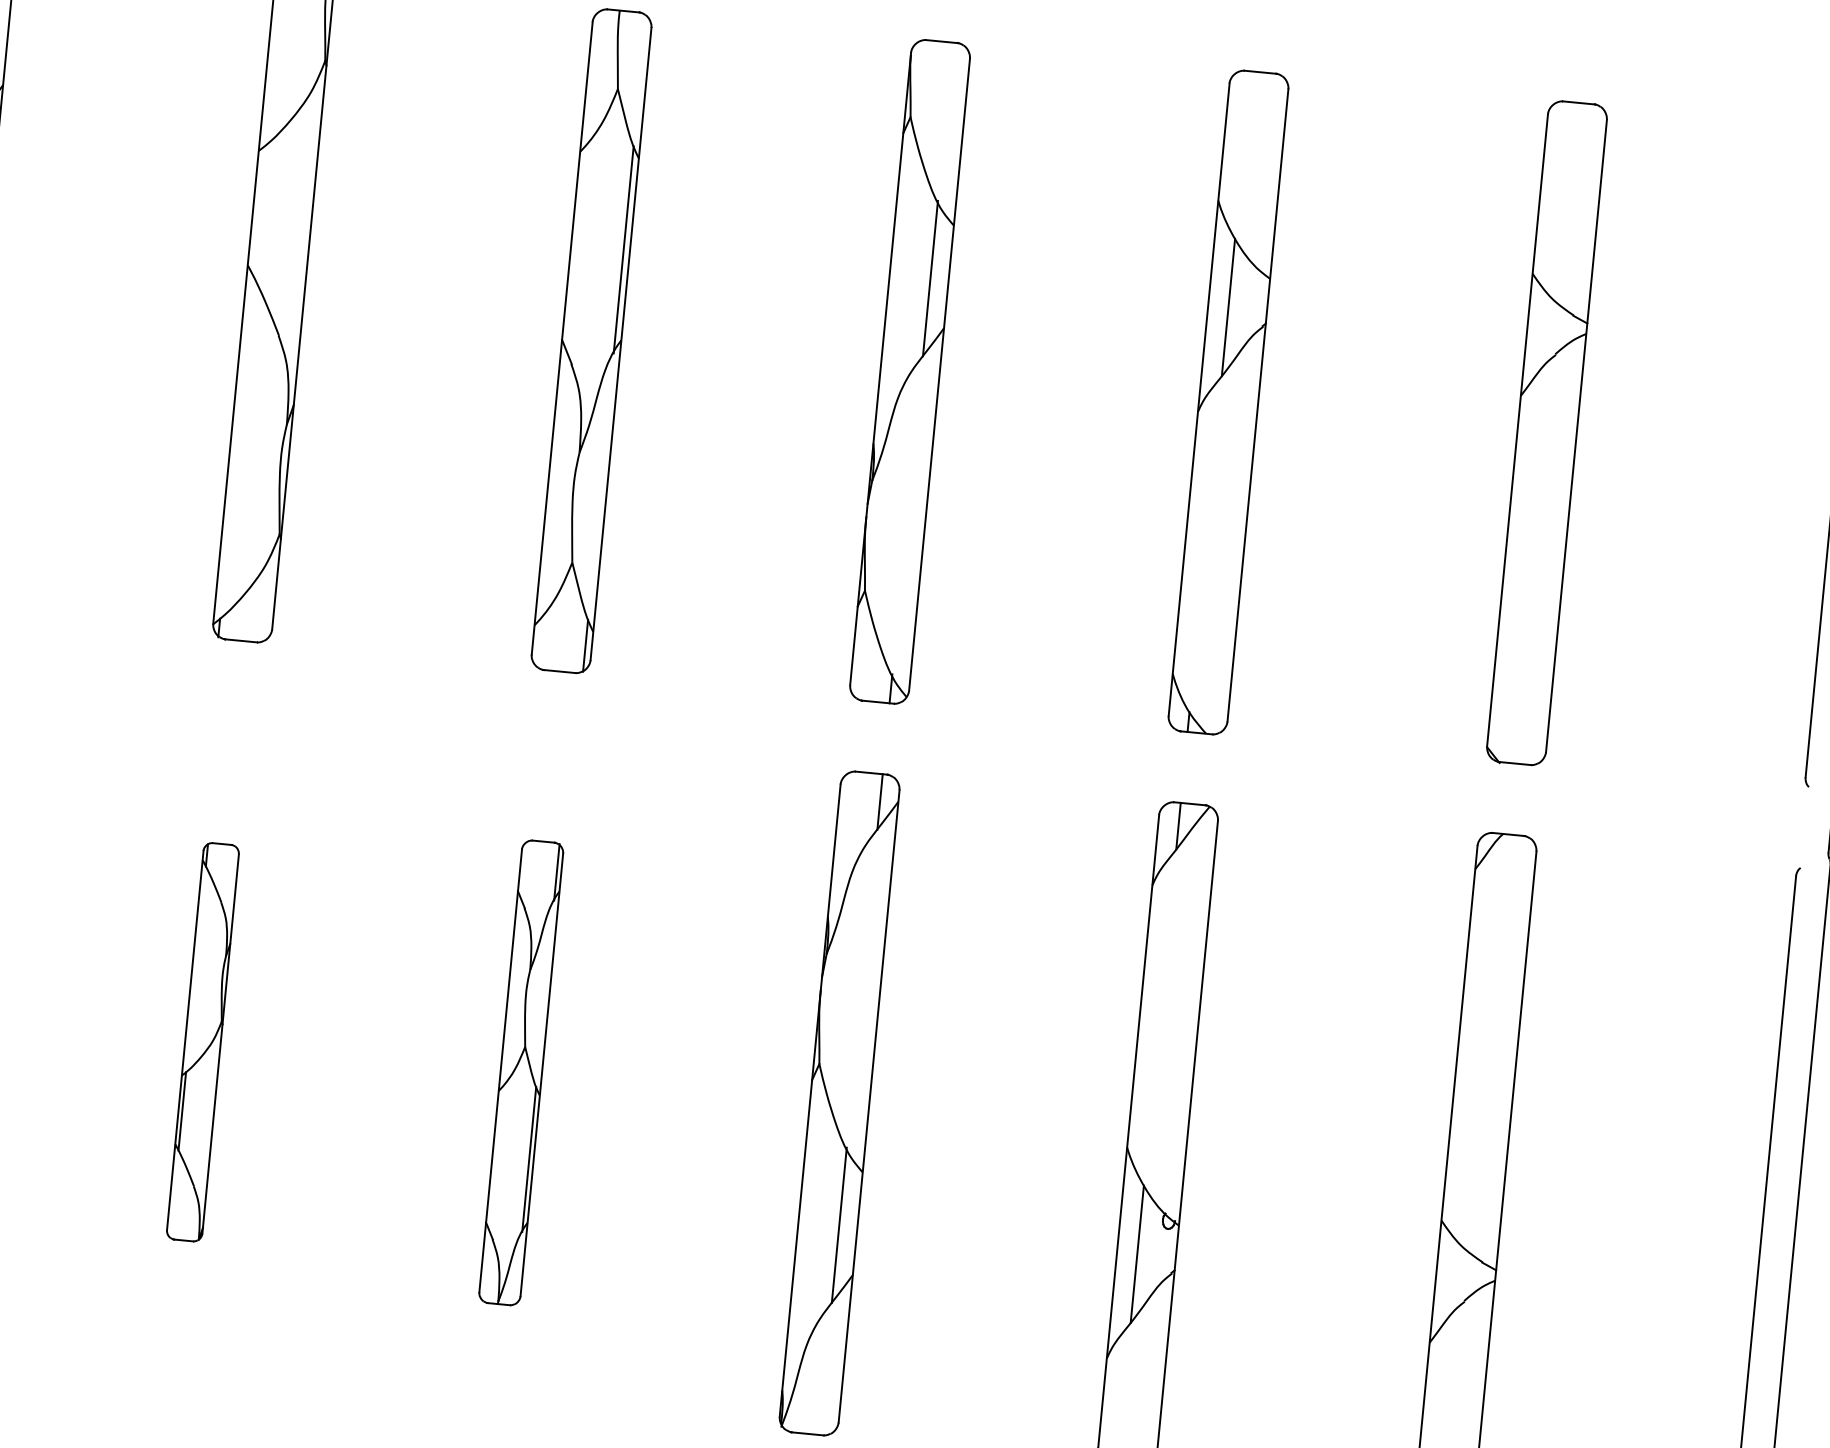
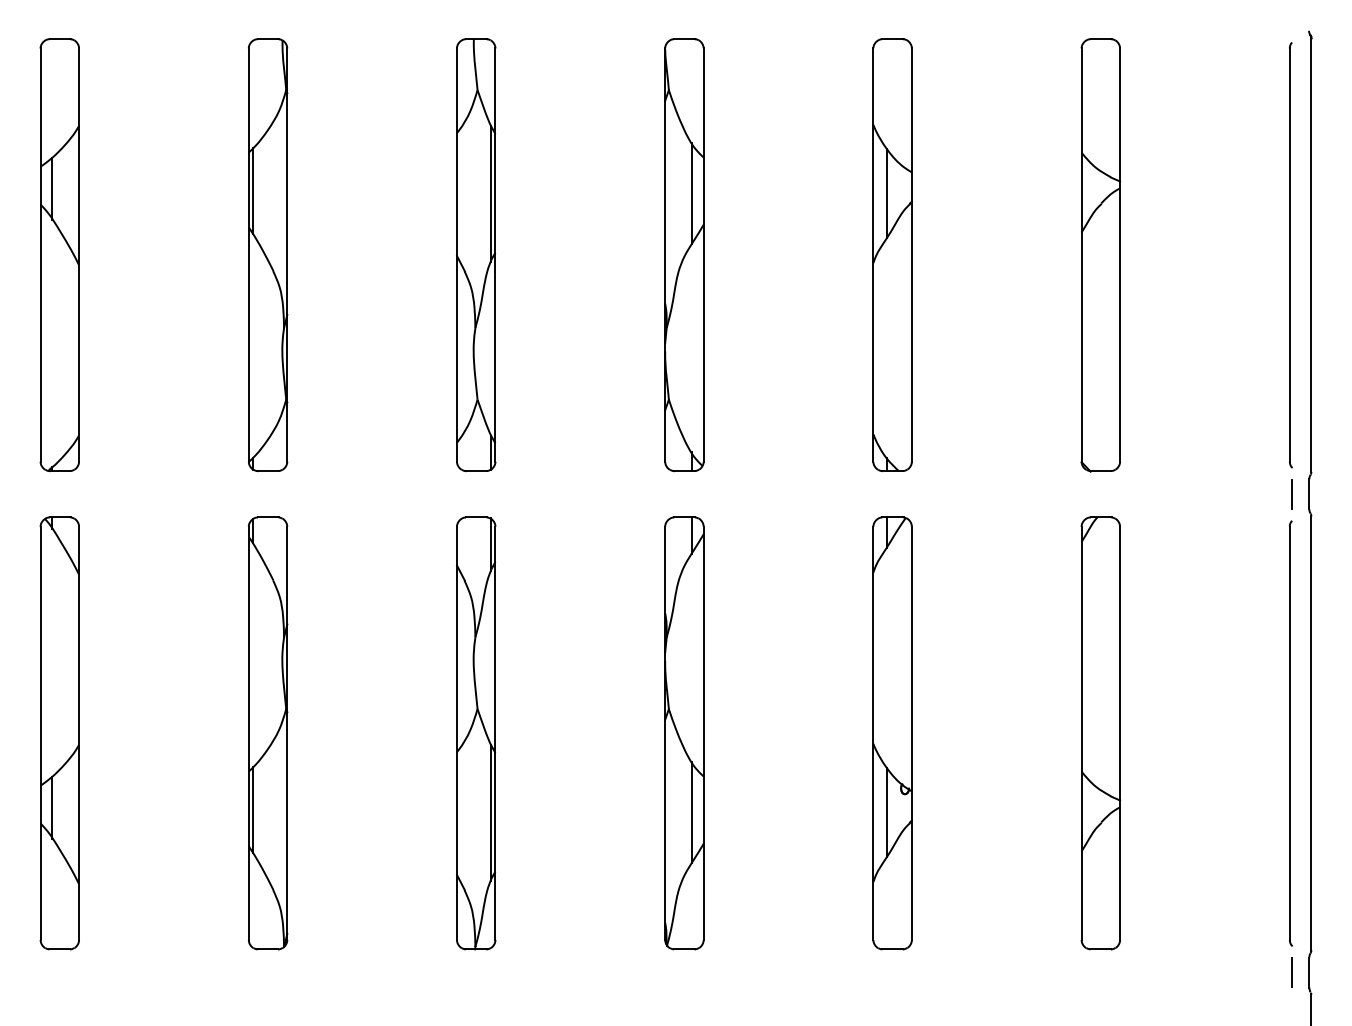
line: (258, 209) -> (252, 190), added
line: (1804, 827) -> (1292, 494), added
part: (203, 1042) -> (268, 733), size x1.67
part: (521, 1073) -> (476, 733), size x1.43

